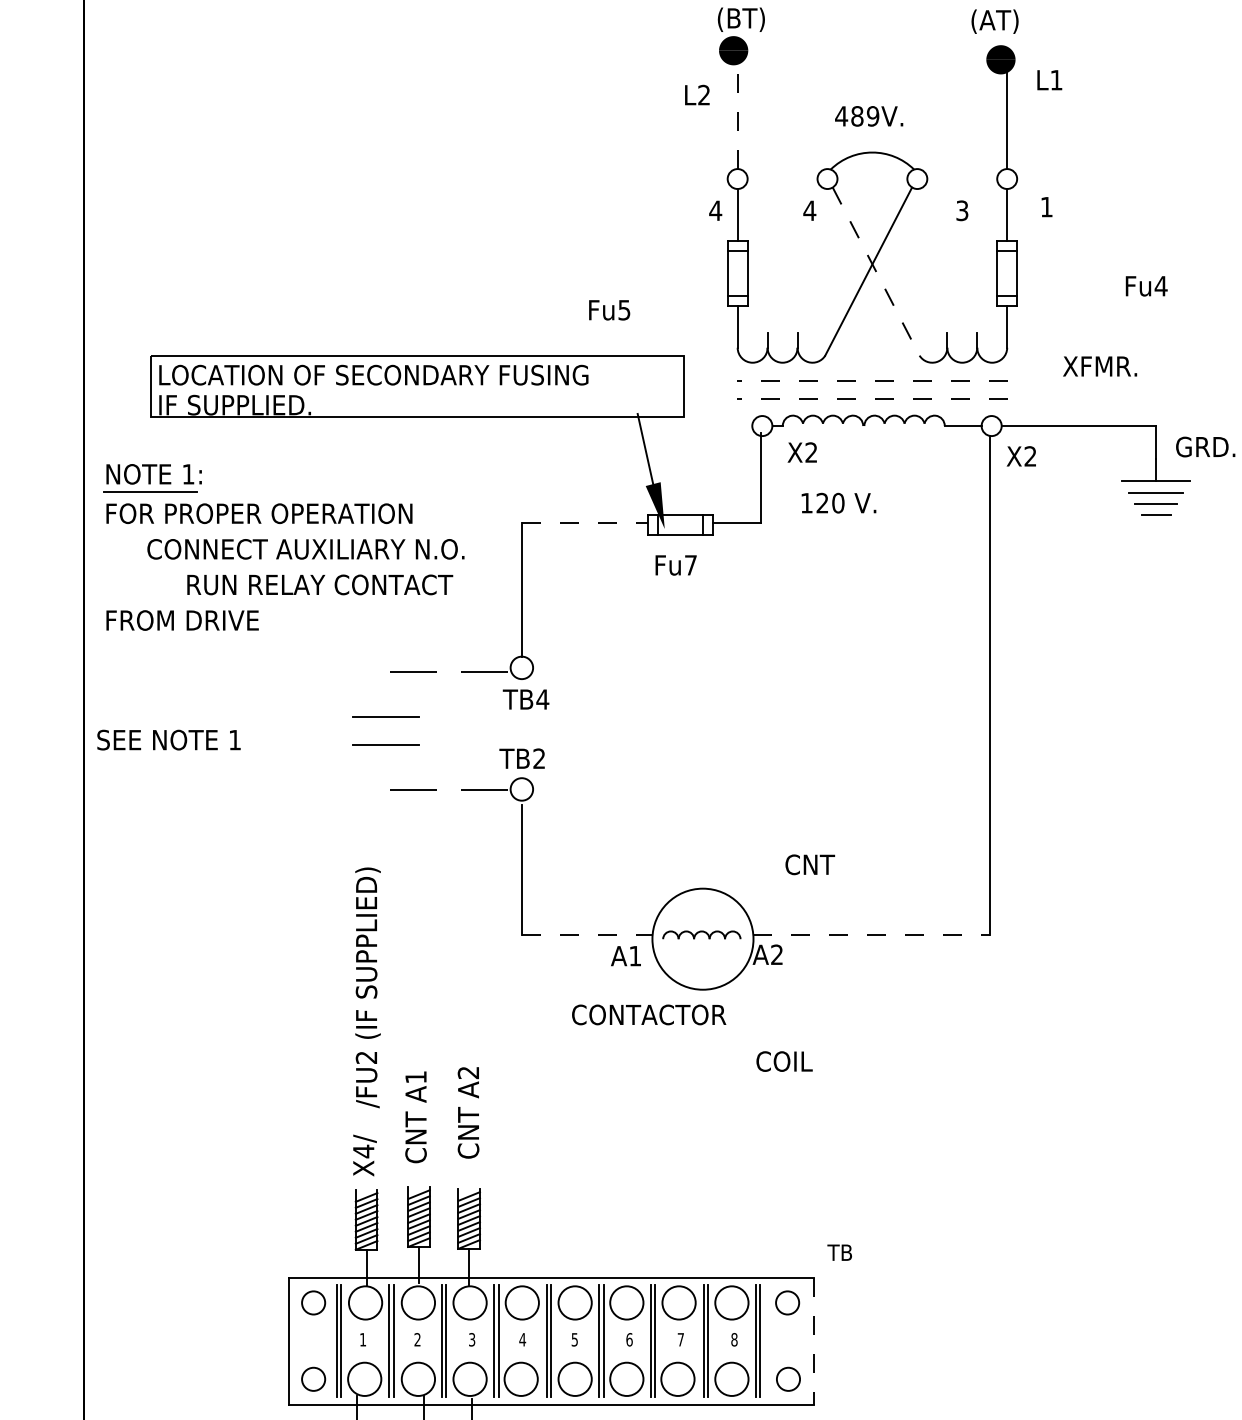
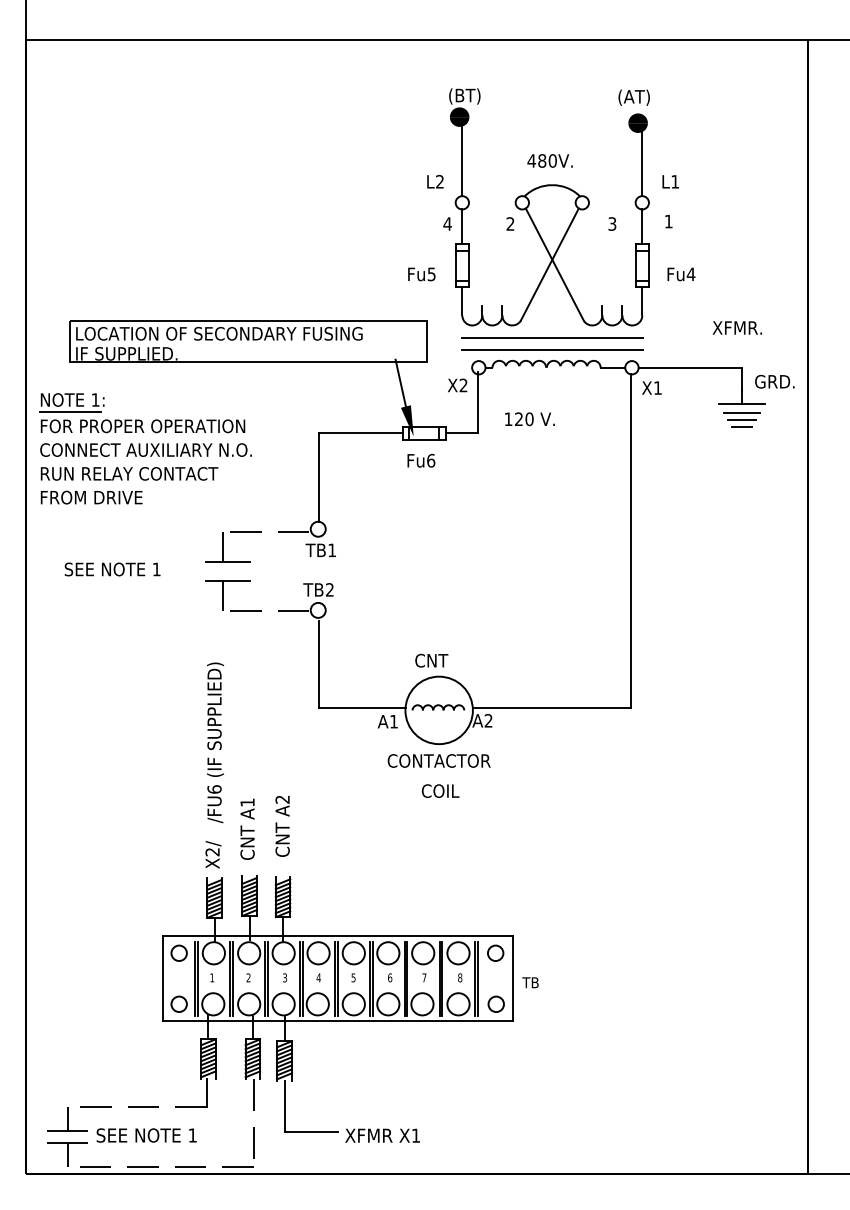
text: (1049, 79) -> (670, 181), moved
text: (697, 94) -> (435, 181), moved
line: (737, 114) -> (462, 159), dashed -> solid
text: (872, 115) -> (552, 160), 489V. -> 480V.
text: (809, 209) -> (510, 223), 4 -> 2
line: (877, 272) -> (555, 265), dashed -> solid
text: (1146, 286) -> (681, 274), moved
text: (609, 310) -> (421, 274), moved
text: (1098, 365) -> (736, 327), moved
line: (871, 380) -> (551, 337), dashed -> solid
line: (871, 400) -> (551, 350), dashed -> solid
text: (802, 452) -> (457, 385), moved
text: (1029, 455) -> (657, 387), X2 -> X1
line: (585, 522) -> (360, 432), dashed -> solid
text: (305, 548) -> (145, 449), moved
text: (691, 564) -> (431, 460), Fu7 -> Fu6
text: (320, 584) -> (129, 473), moved
line: (378, 693) -> (222, 546), added
text: (541, 699) -> (331, 550), TB4 -> TB1
text: (168, 740) -> (112, 569), moved
line: (378, 767) -> (222, 595), added
text: (809, 864) -> (431, 660), moved
line: (588, 934) -> (362, 707), dashed -> solid
line: (871, 934) -> (551, 707), dashed -> solid
text: (648, 1014) -> (438, 760), moved
text: (366, 1057) -> (214, 789), /FU2 -> /FU6
text: (784, 1060) -> (440, 790), moved
text: (363, 1150) -> (212, 851), X4/ -> X2/
text: (839, 1252) -> (530, 982), moved
line: (814, 1342) -> (513, 979), dashed -> solid

